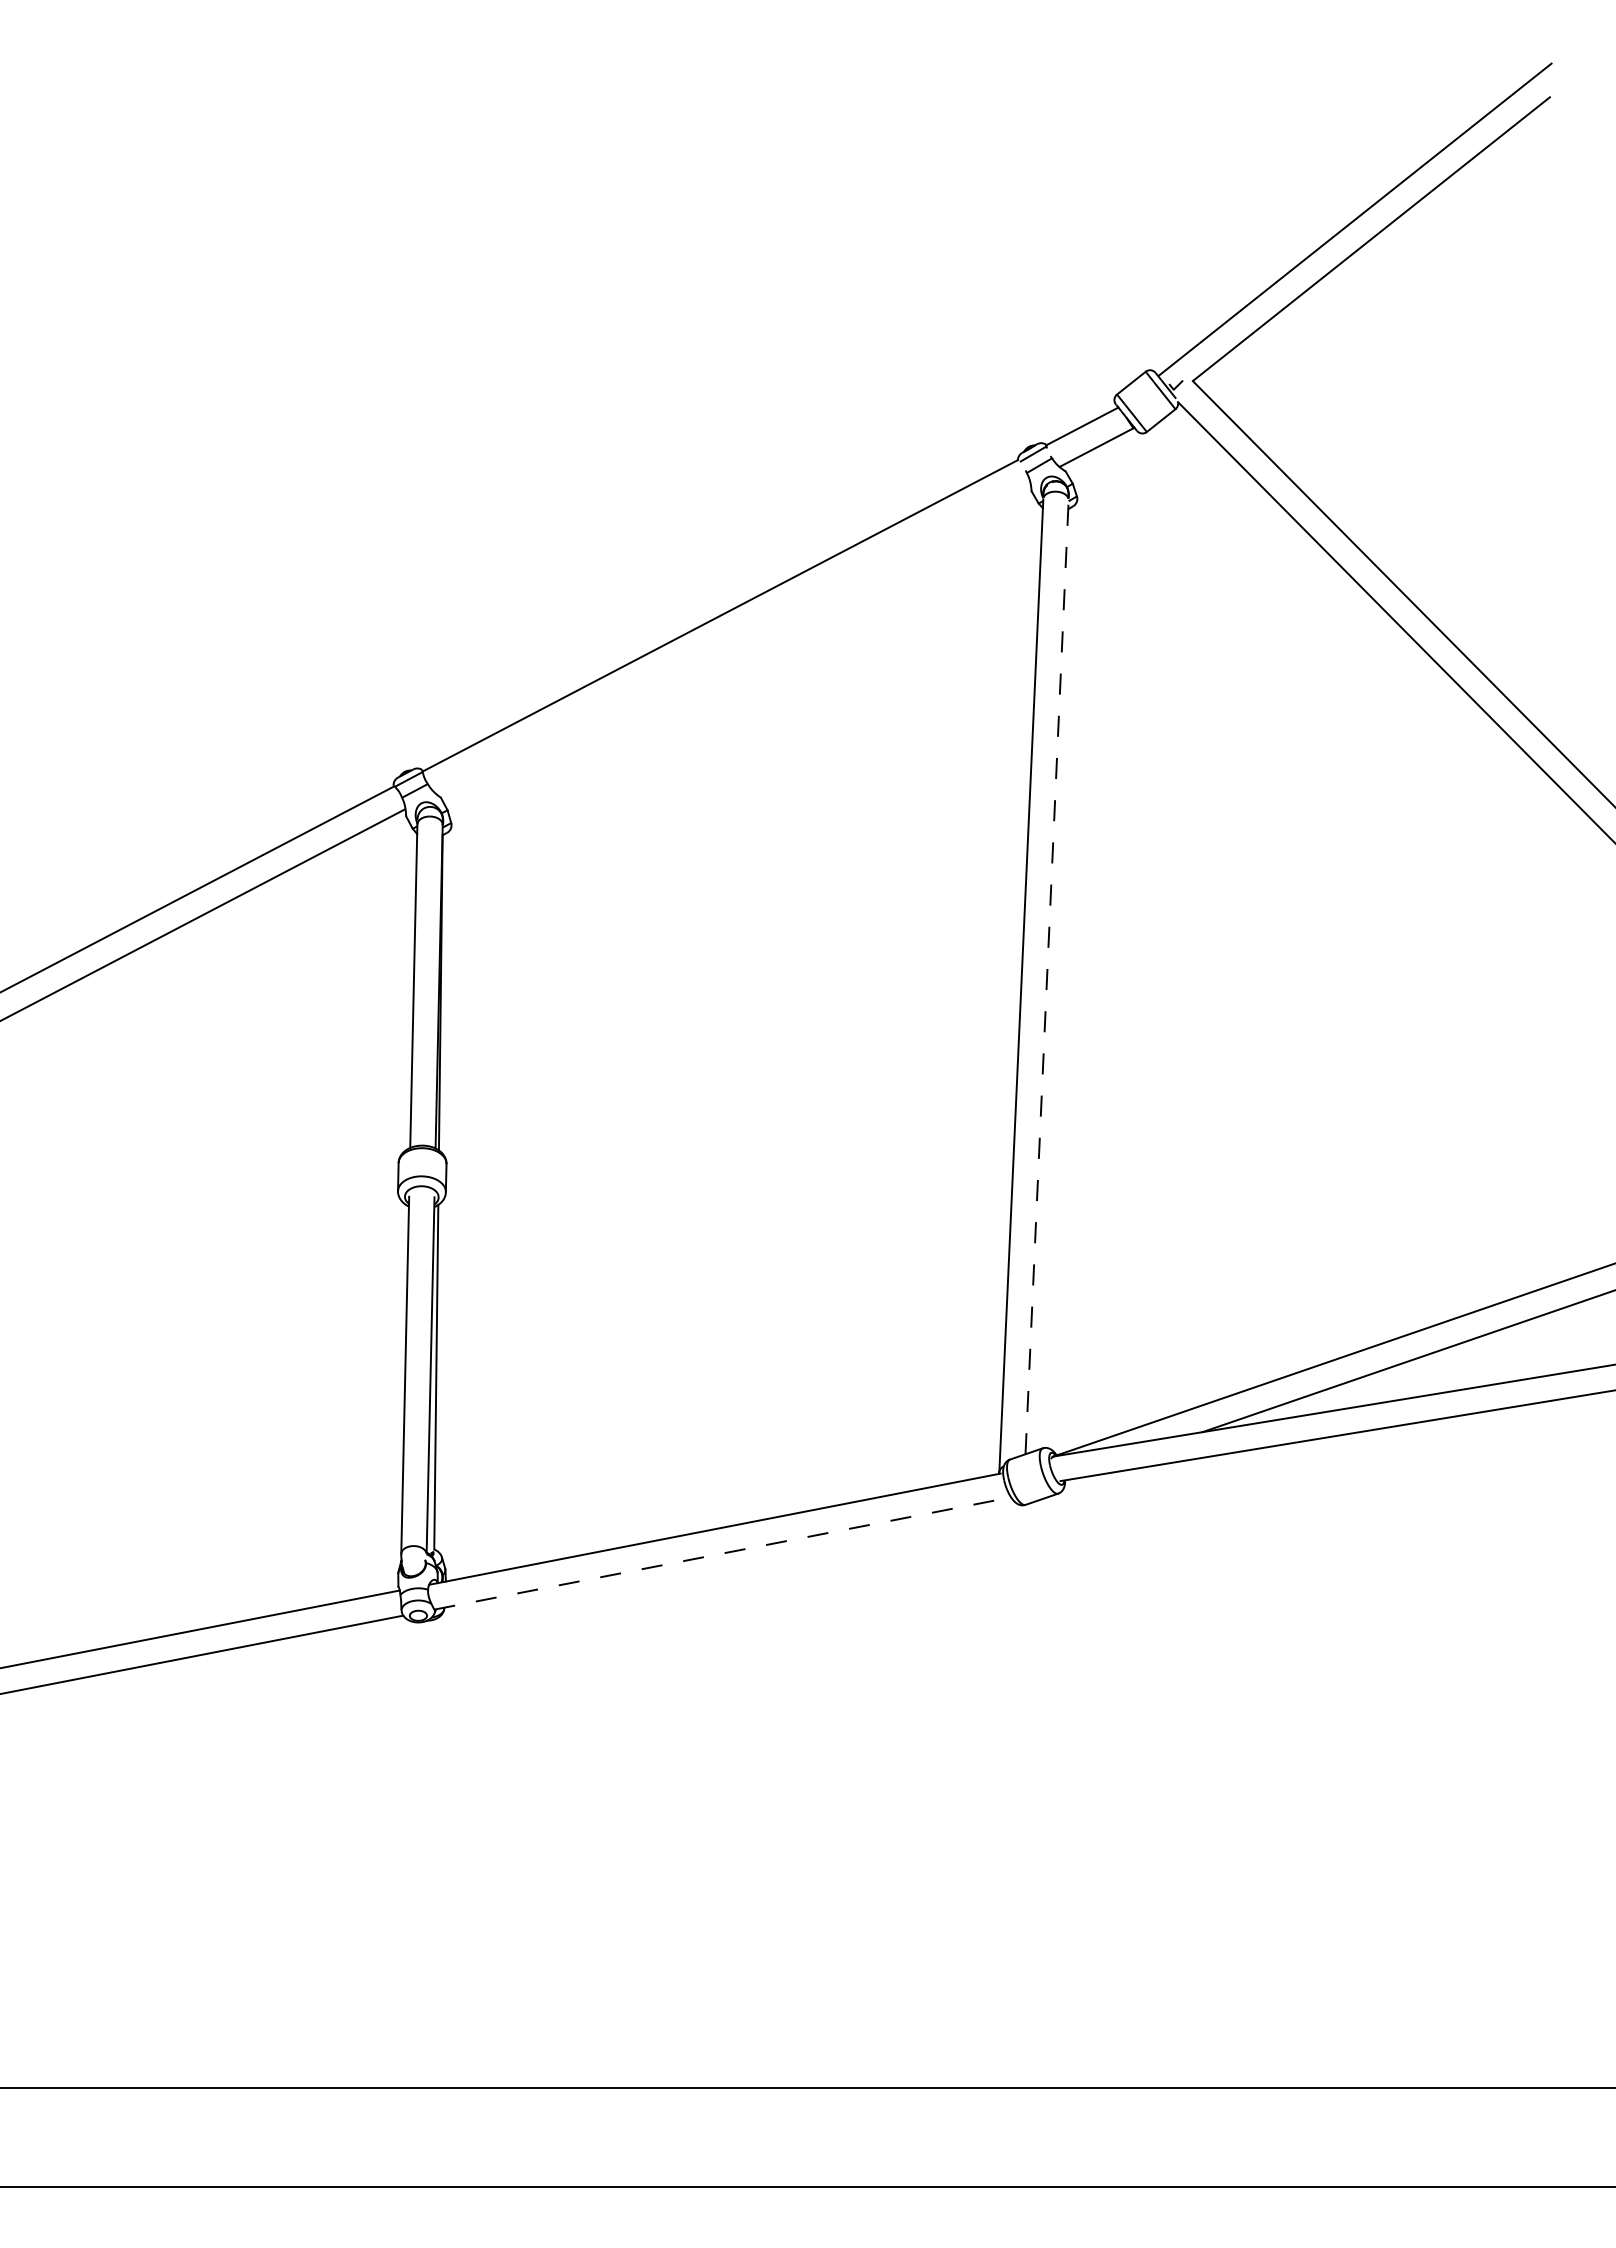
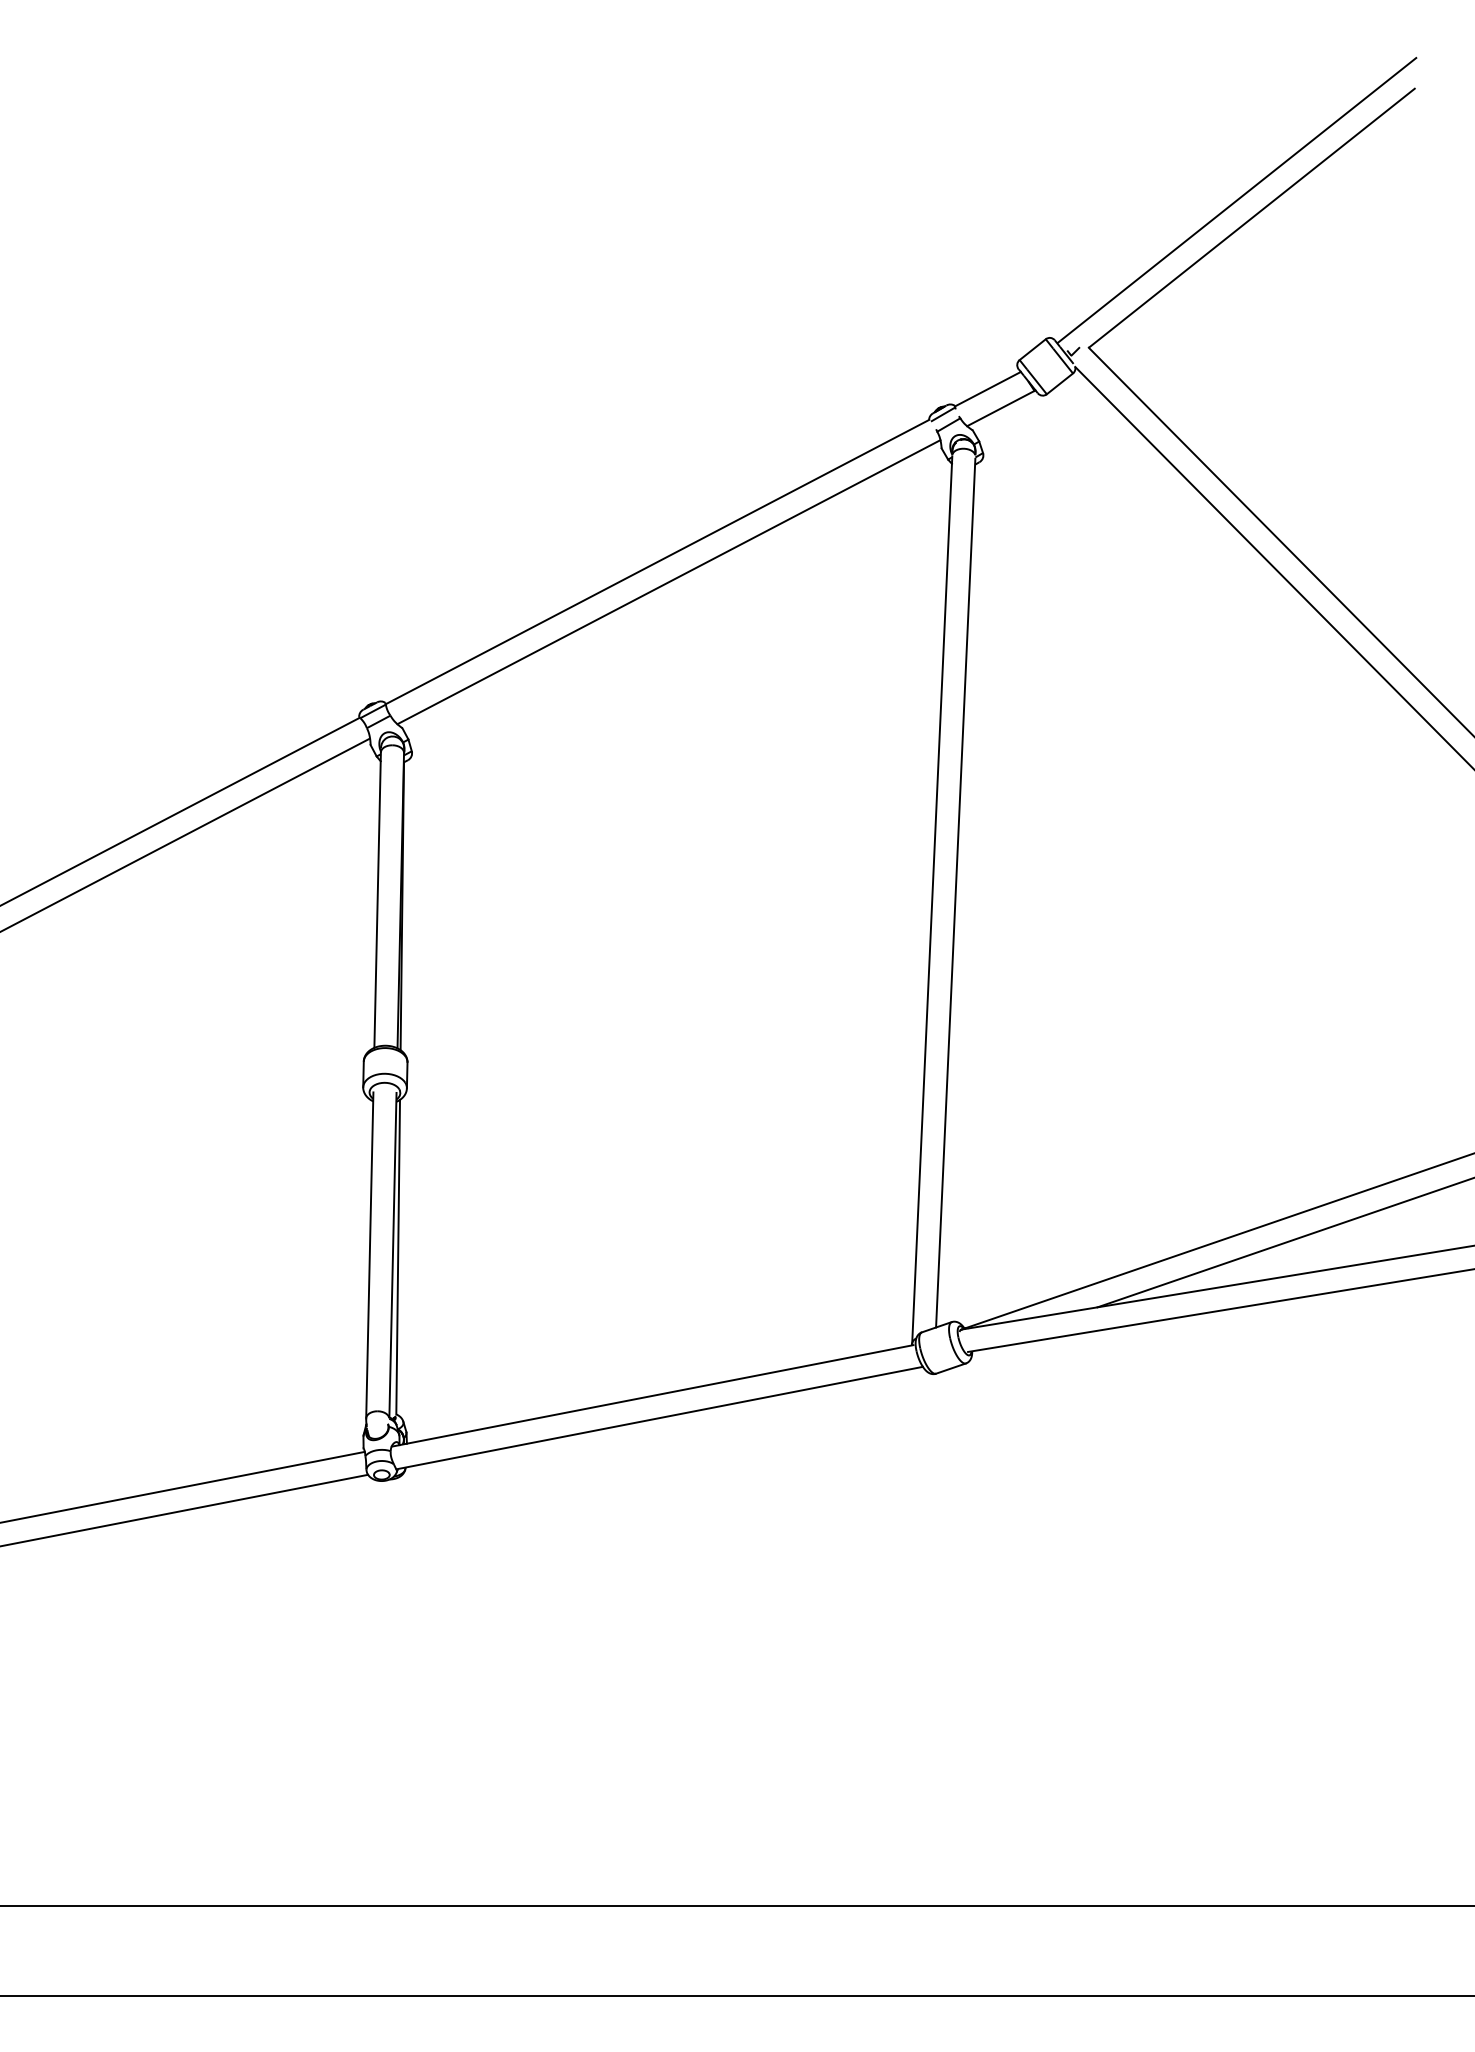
line: (732, 637) -> (668, 581), added
line: (1047, 977) -> (956, 892), dashed -> solid
line: (722, 1553) -> (659, 1418), dashed -> solid

